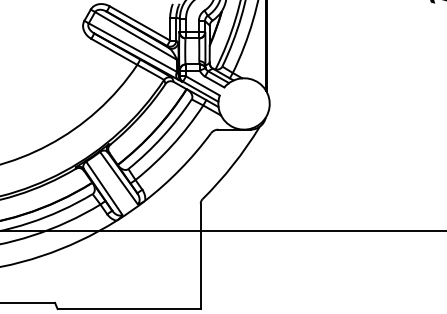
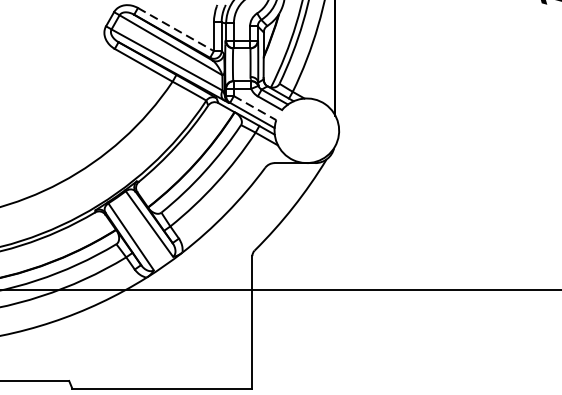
line: (139, 23) -> (175, 29), solid -> dashed
line: (203, 86) -> (255, 108), solid -> dashed

